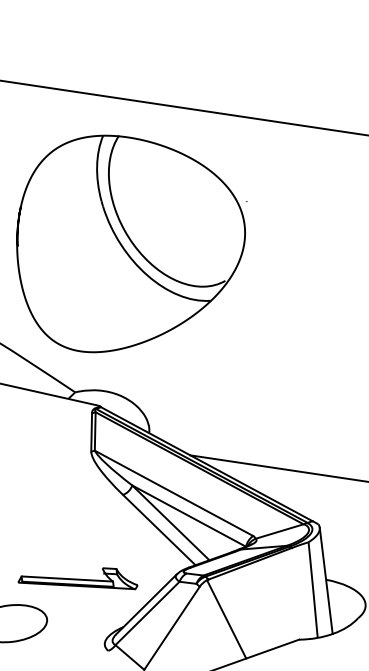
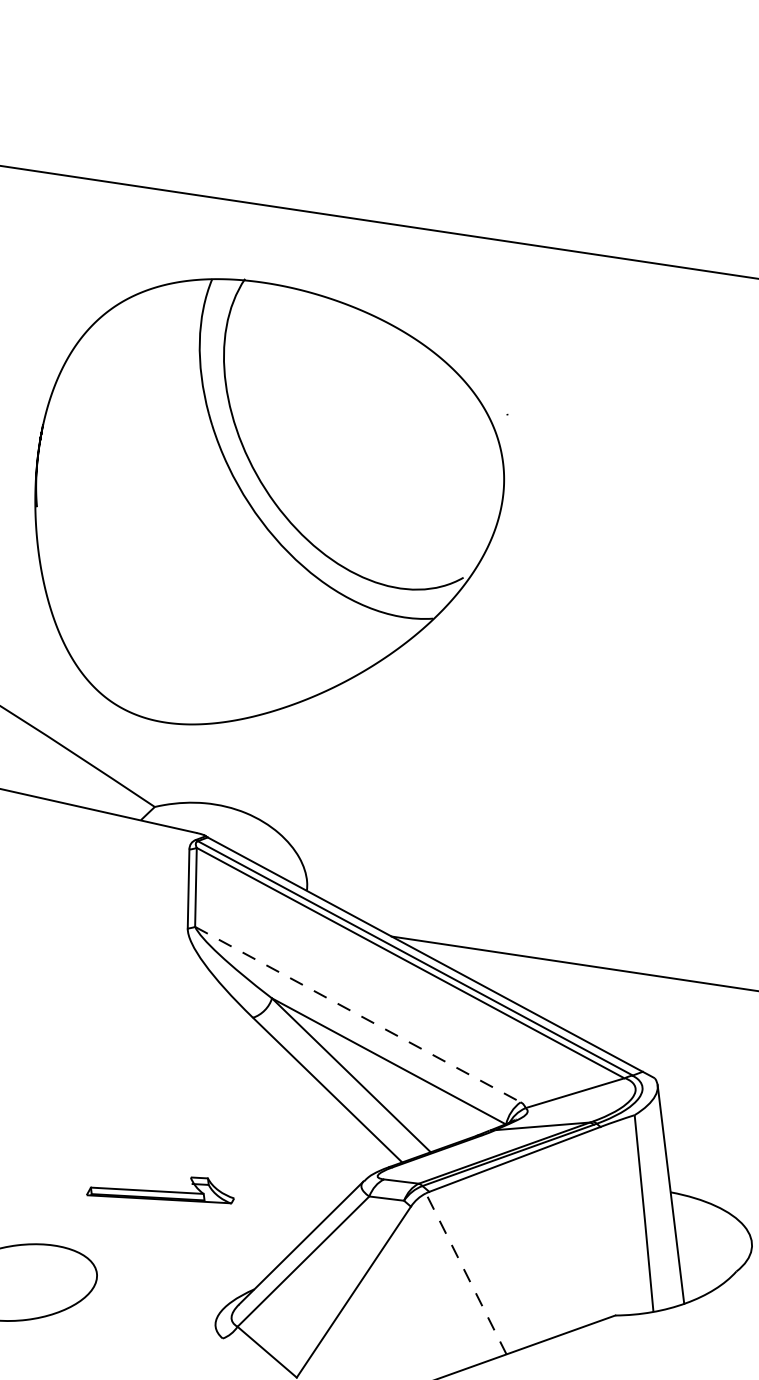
line: (174, 493) -> (358, 1014), solid -> dashed
part: (77, 578) -> (159, 1189), size x0.6
line: (226, 619) -> (465, 1274), solid -> dashed

